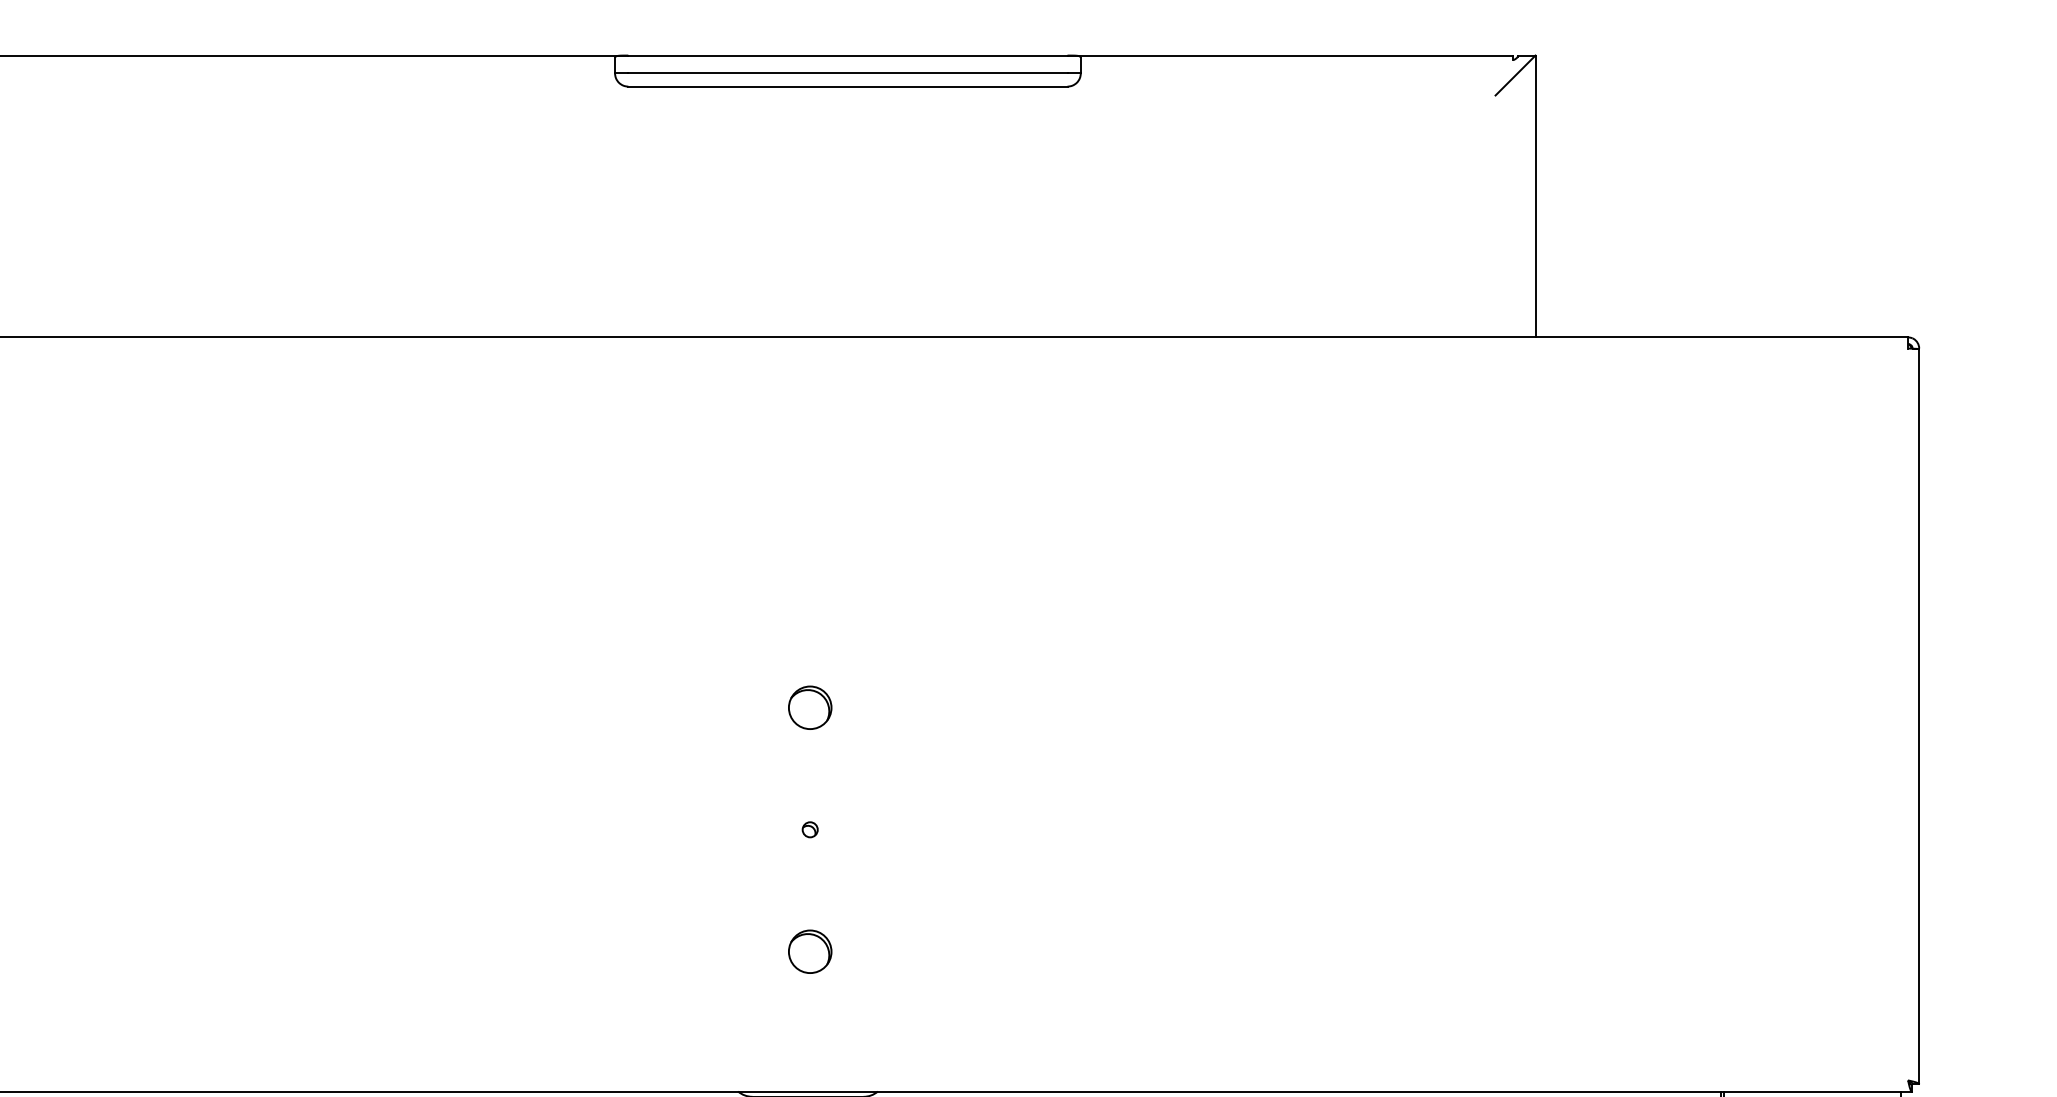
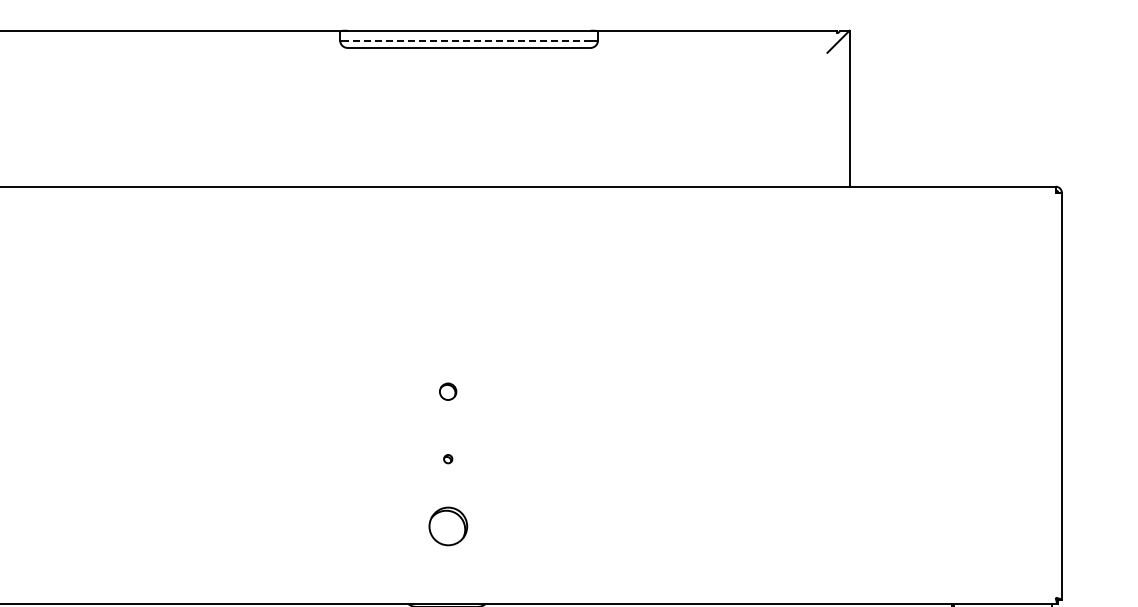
line: (848, 73) -> (469, 40), solid -> dashed
part: (808, 707) -> (447, 391), size x0.7
part: (808, 951) -> (447, 526), size x1.6

